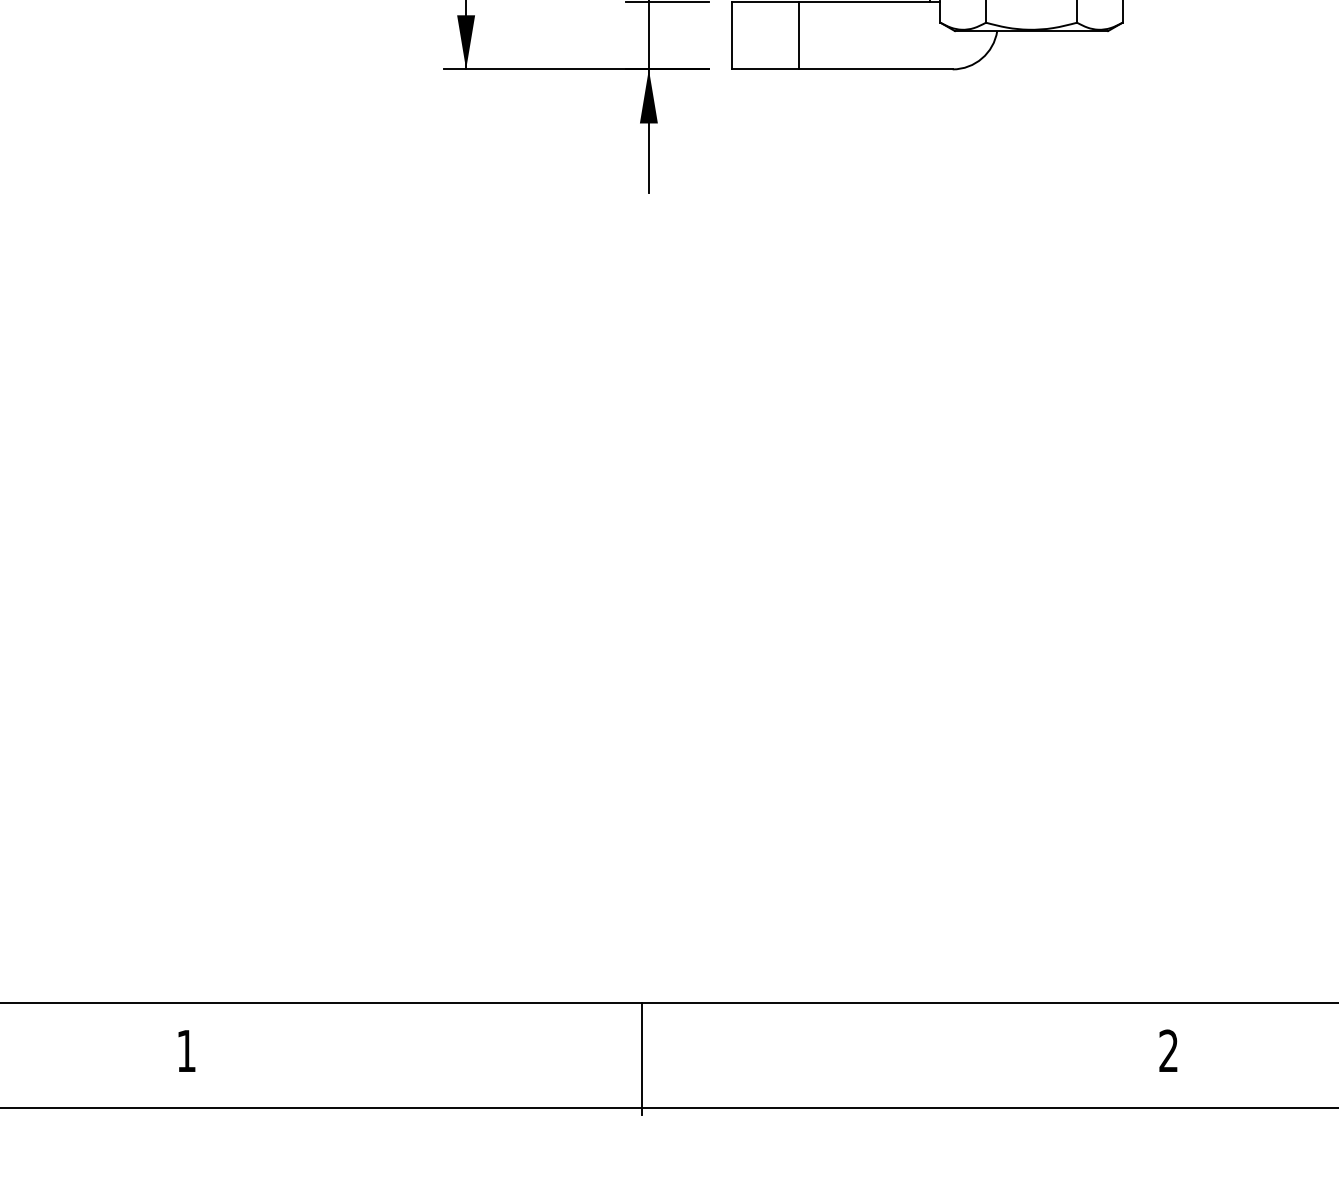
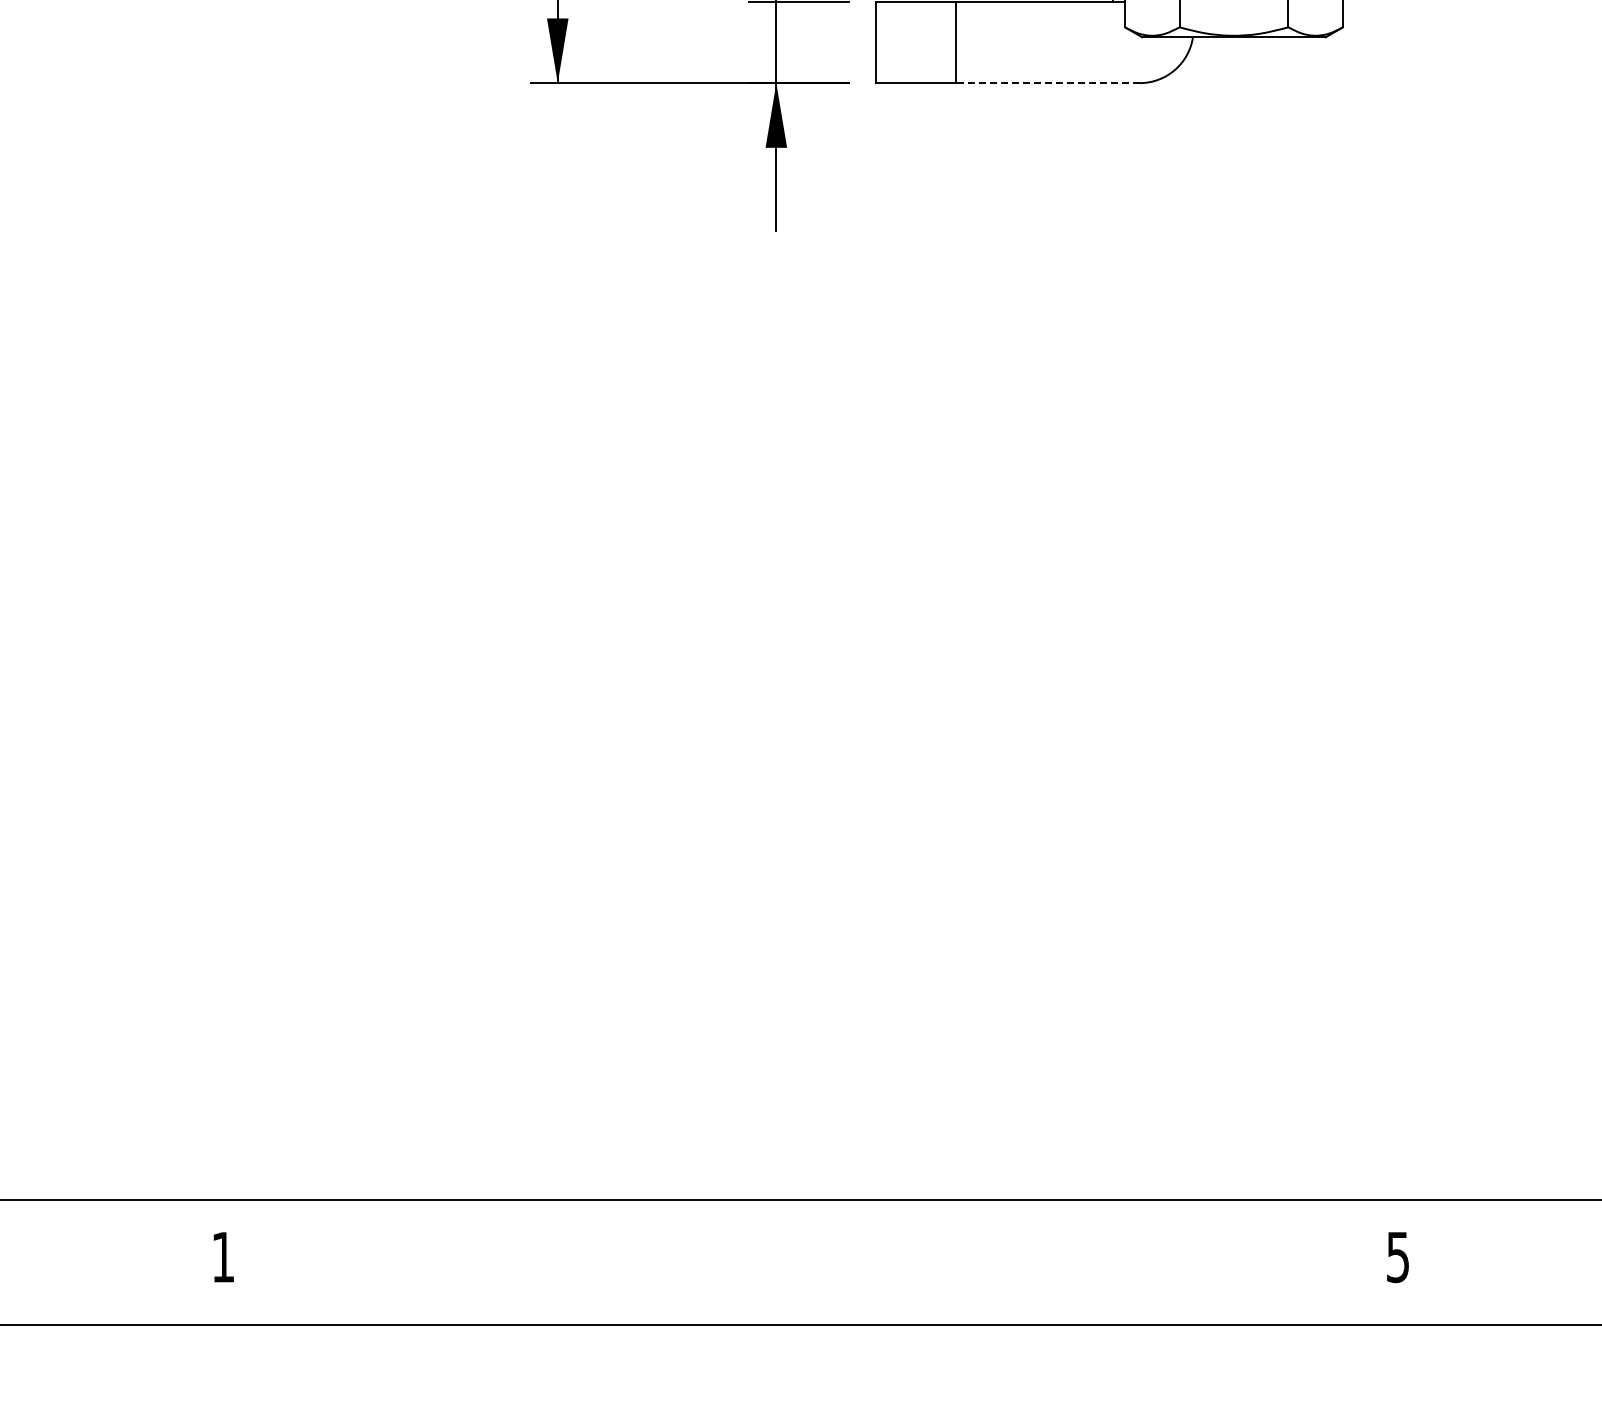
line: (876, 69) -> (1048, 83), solid -> dashed
text: (1168, 1051) -> (1397, 1257), 2 -> 5
line: (642, 1058) -> (768, 1266), removed

